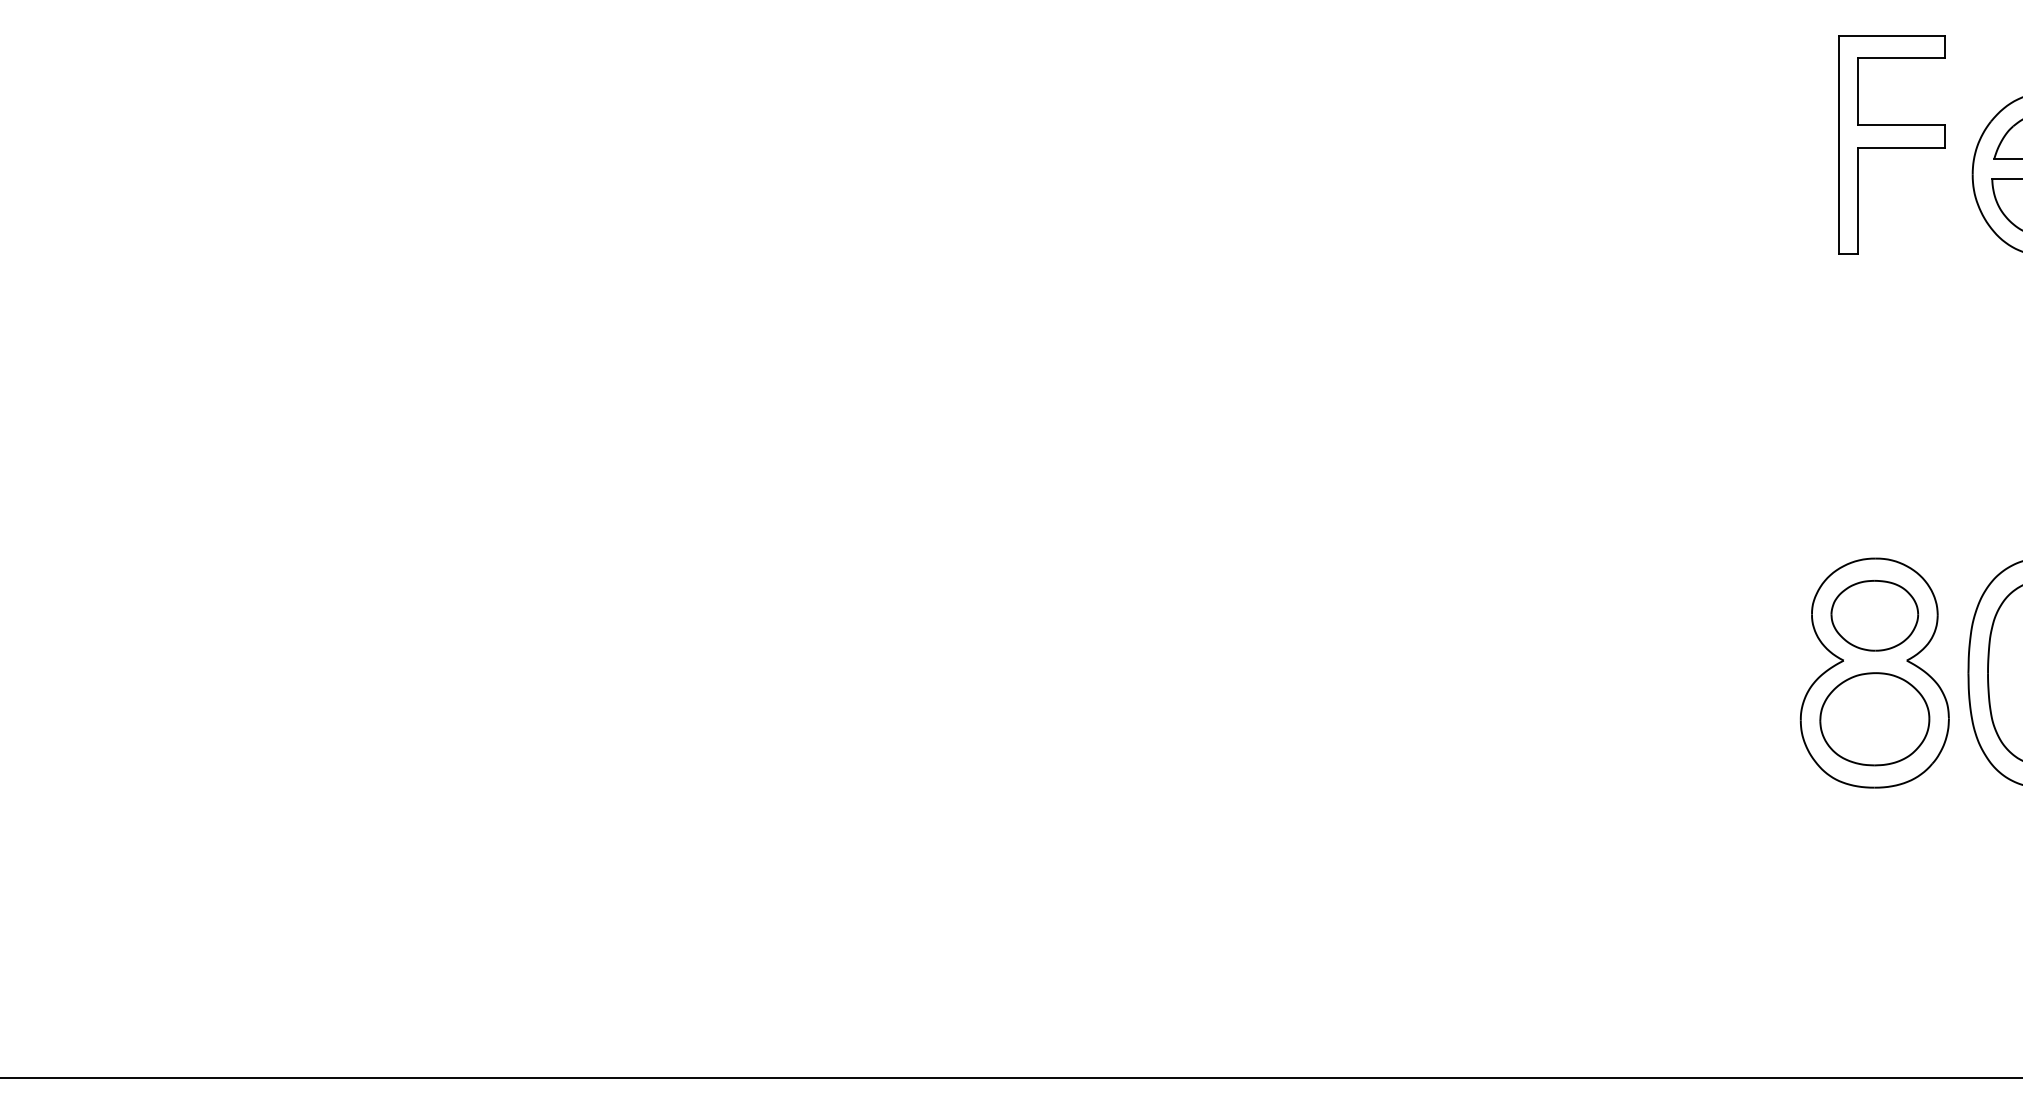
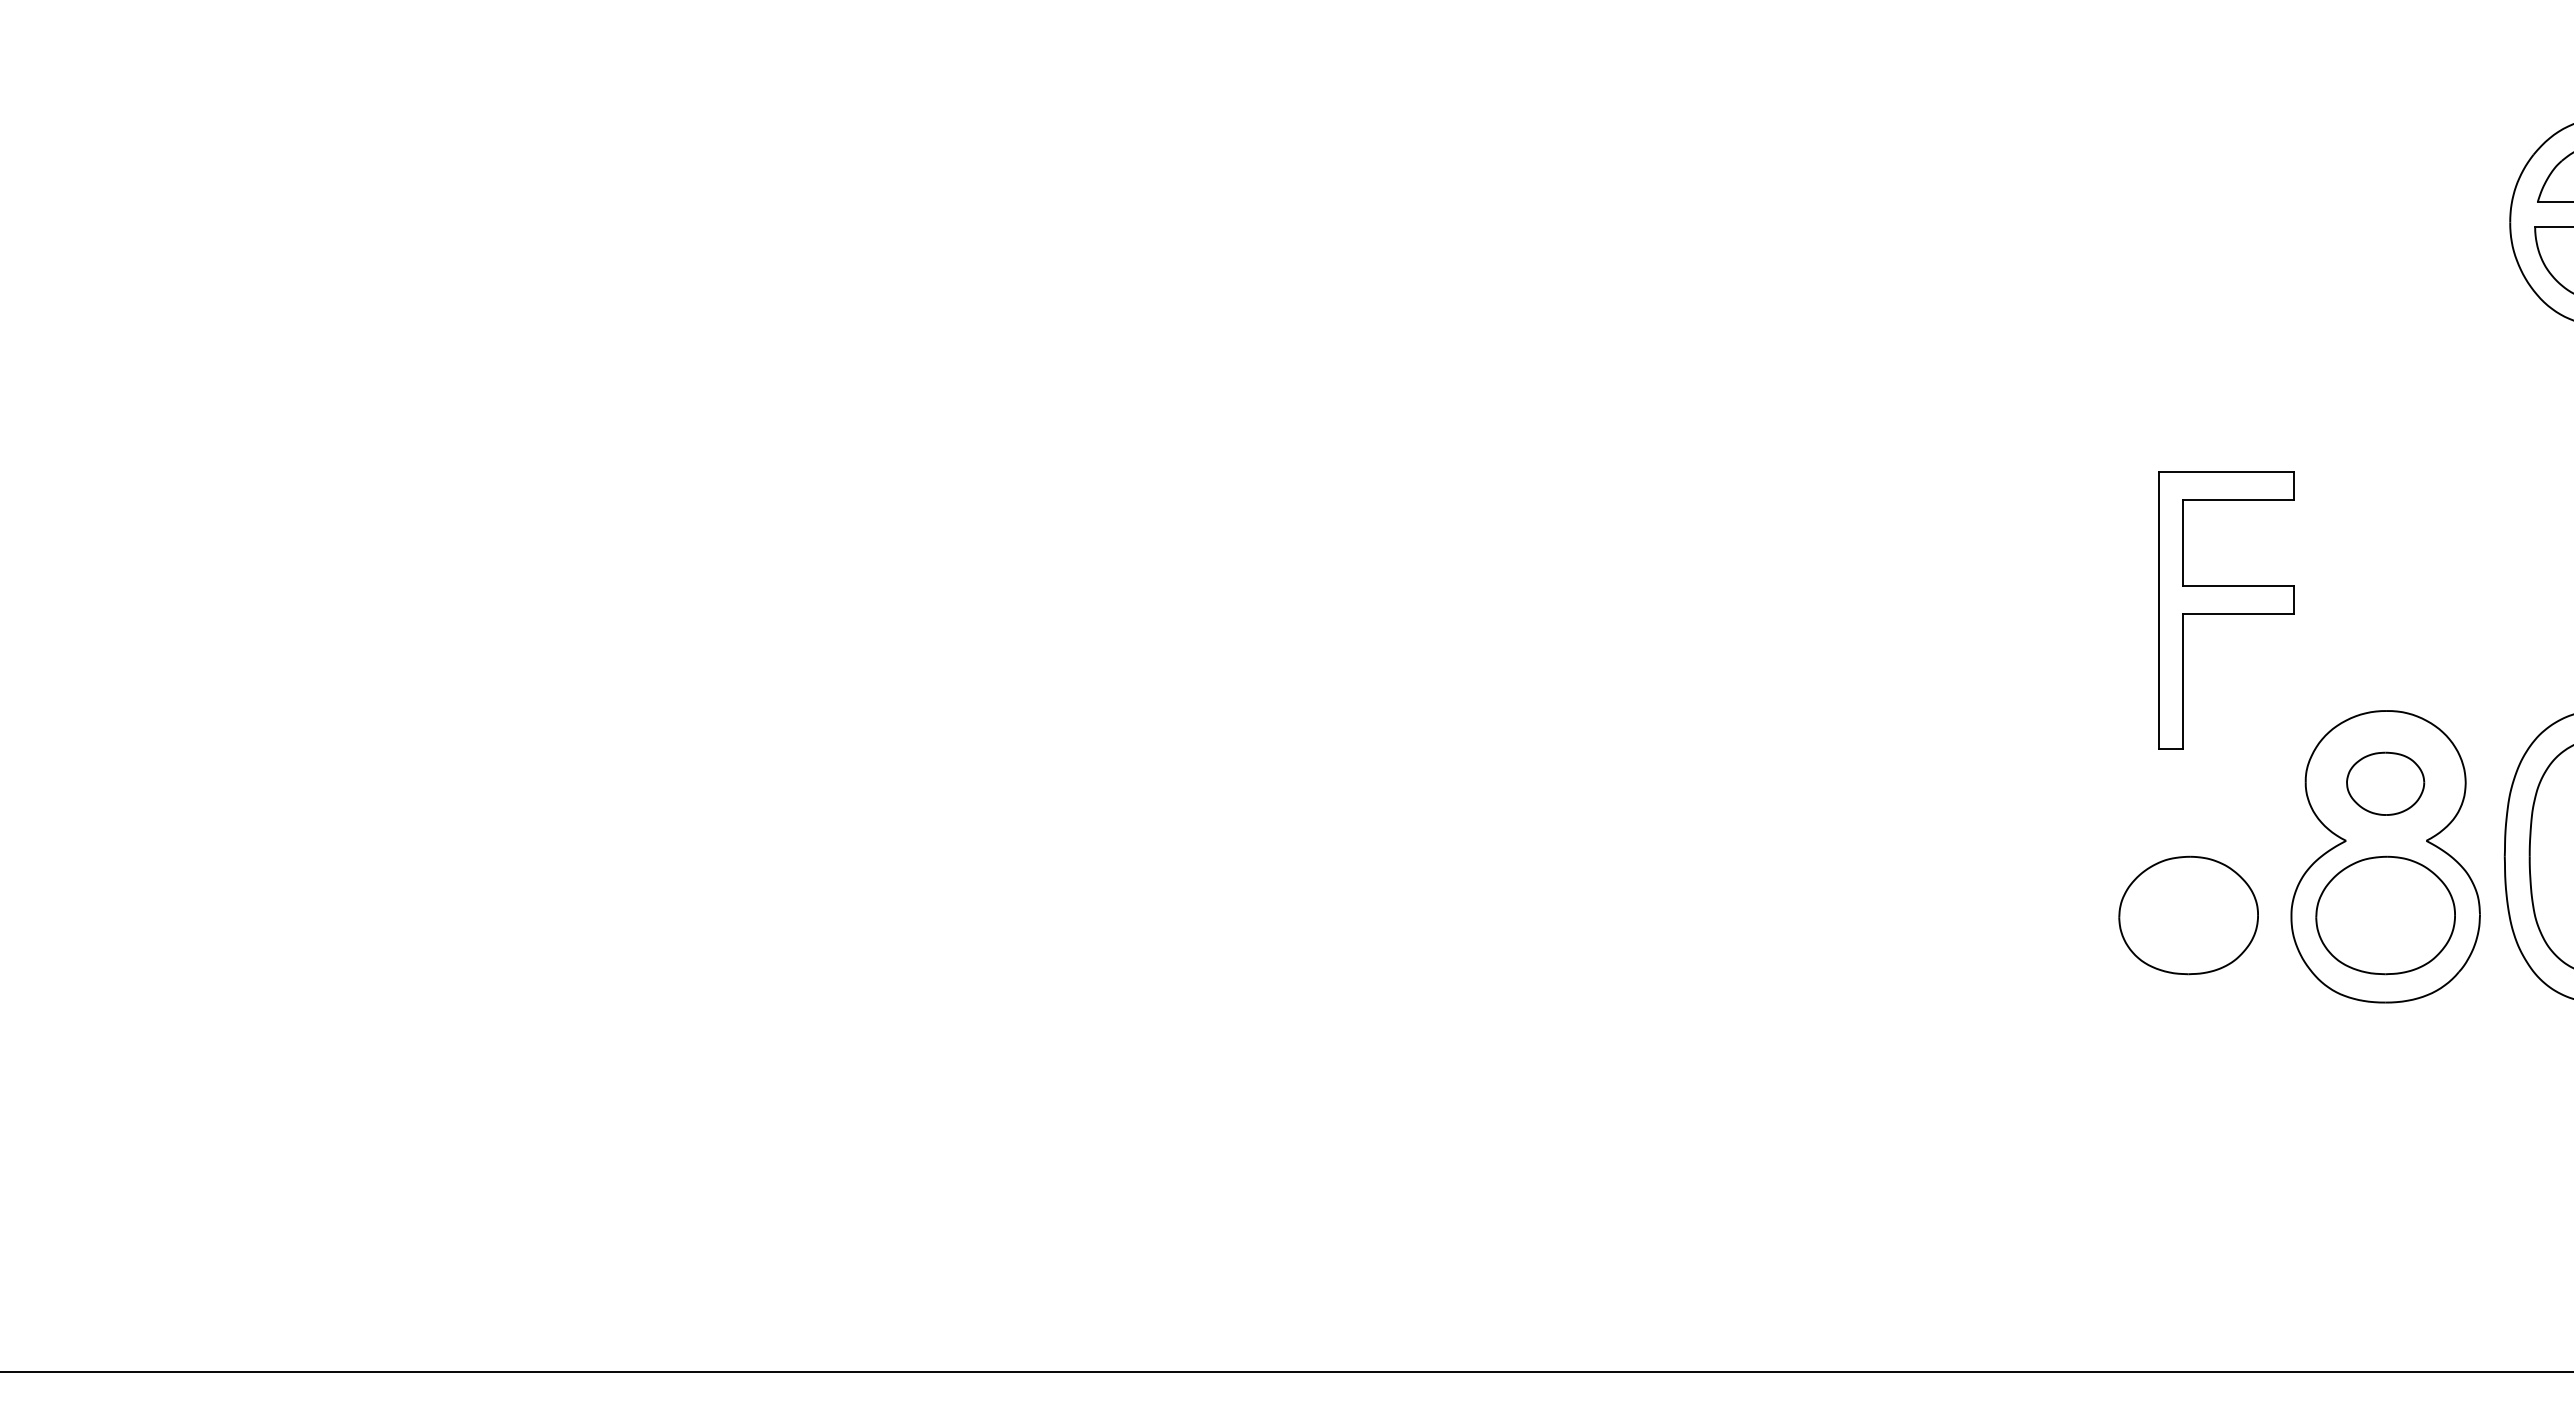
part: (1891, 144) -> (2226, 610), moved
part: (1874, 615) -> (2385, 783), size x0.7
part: (1719, 719) -> (2188, 915), added

